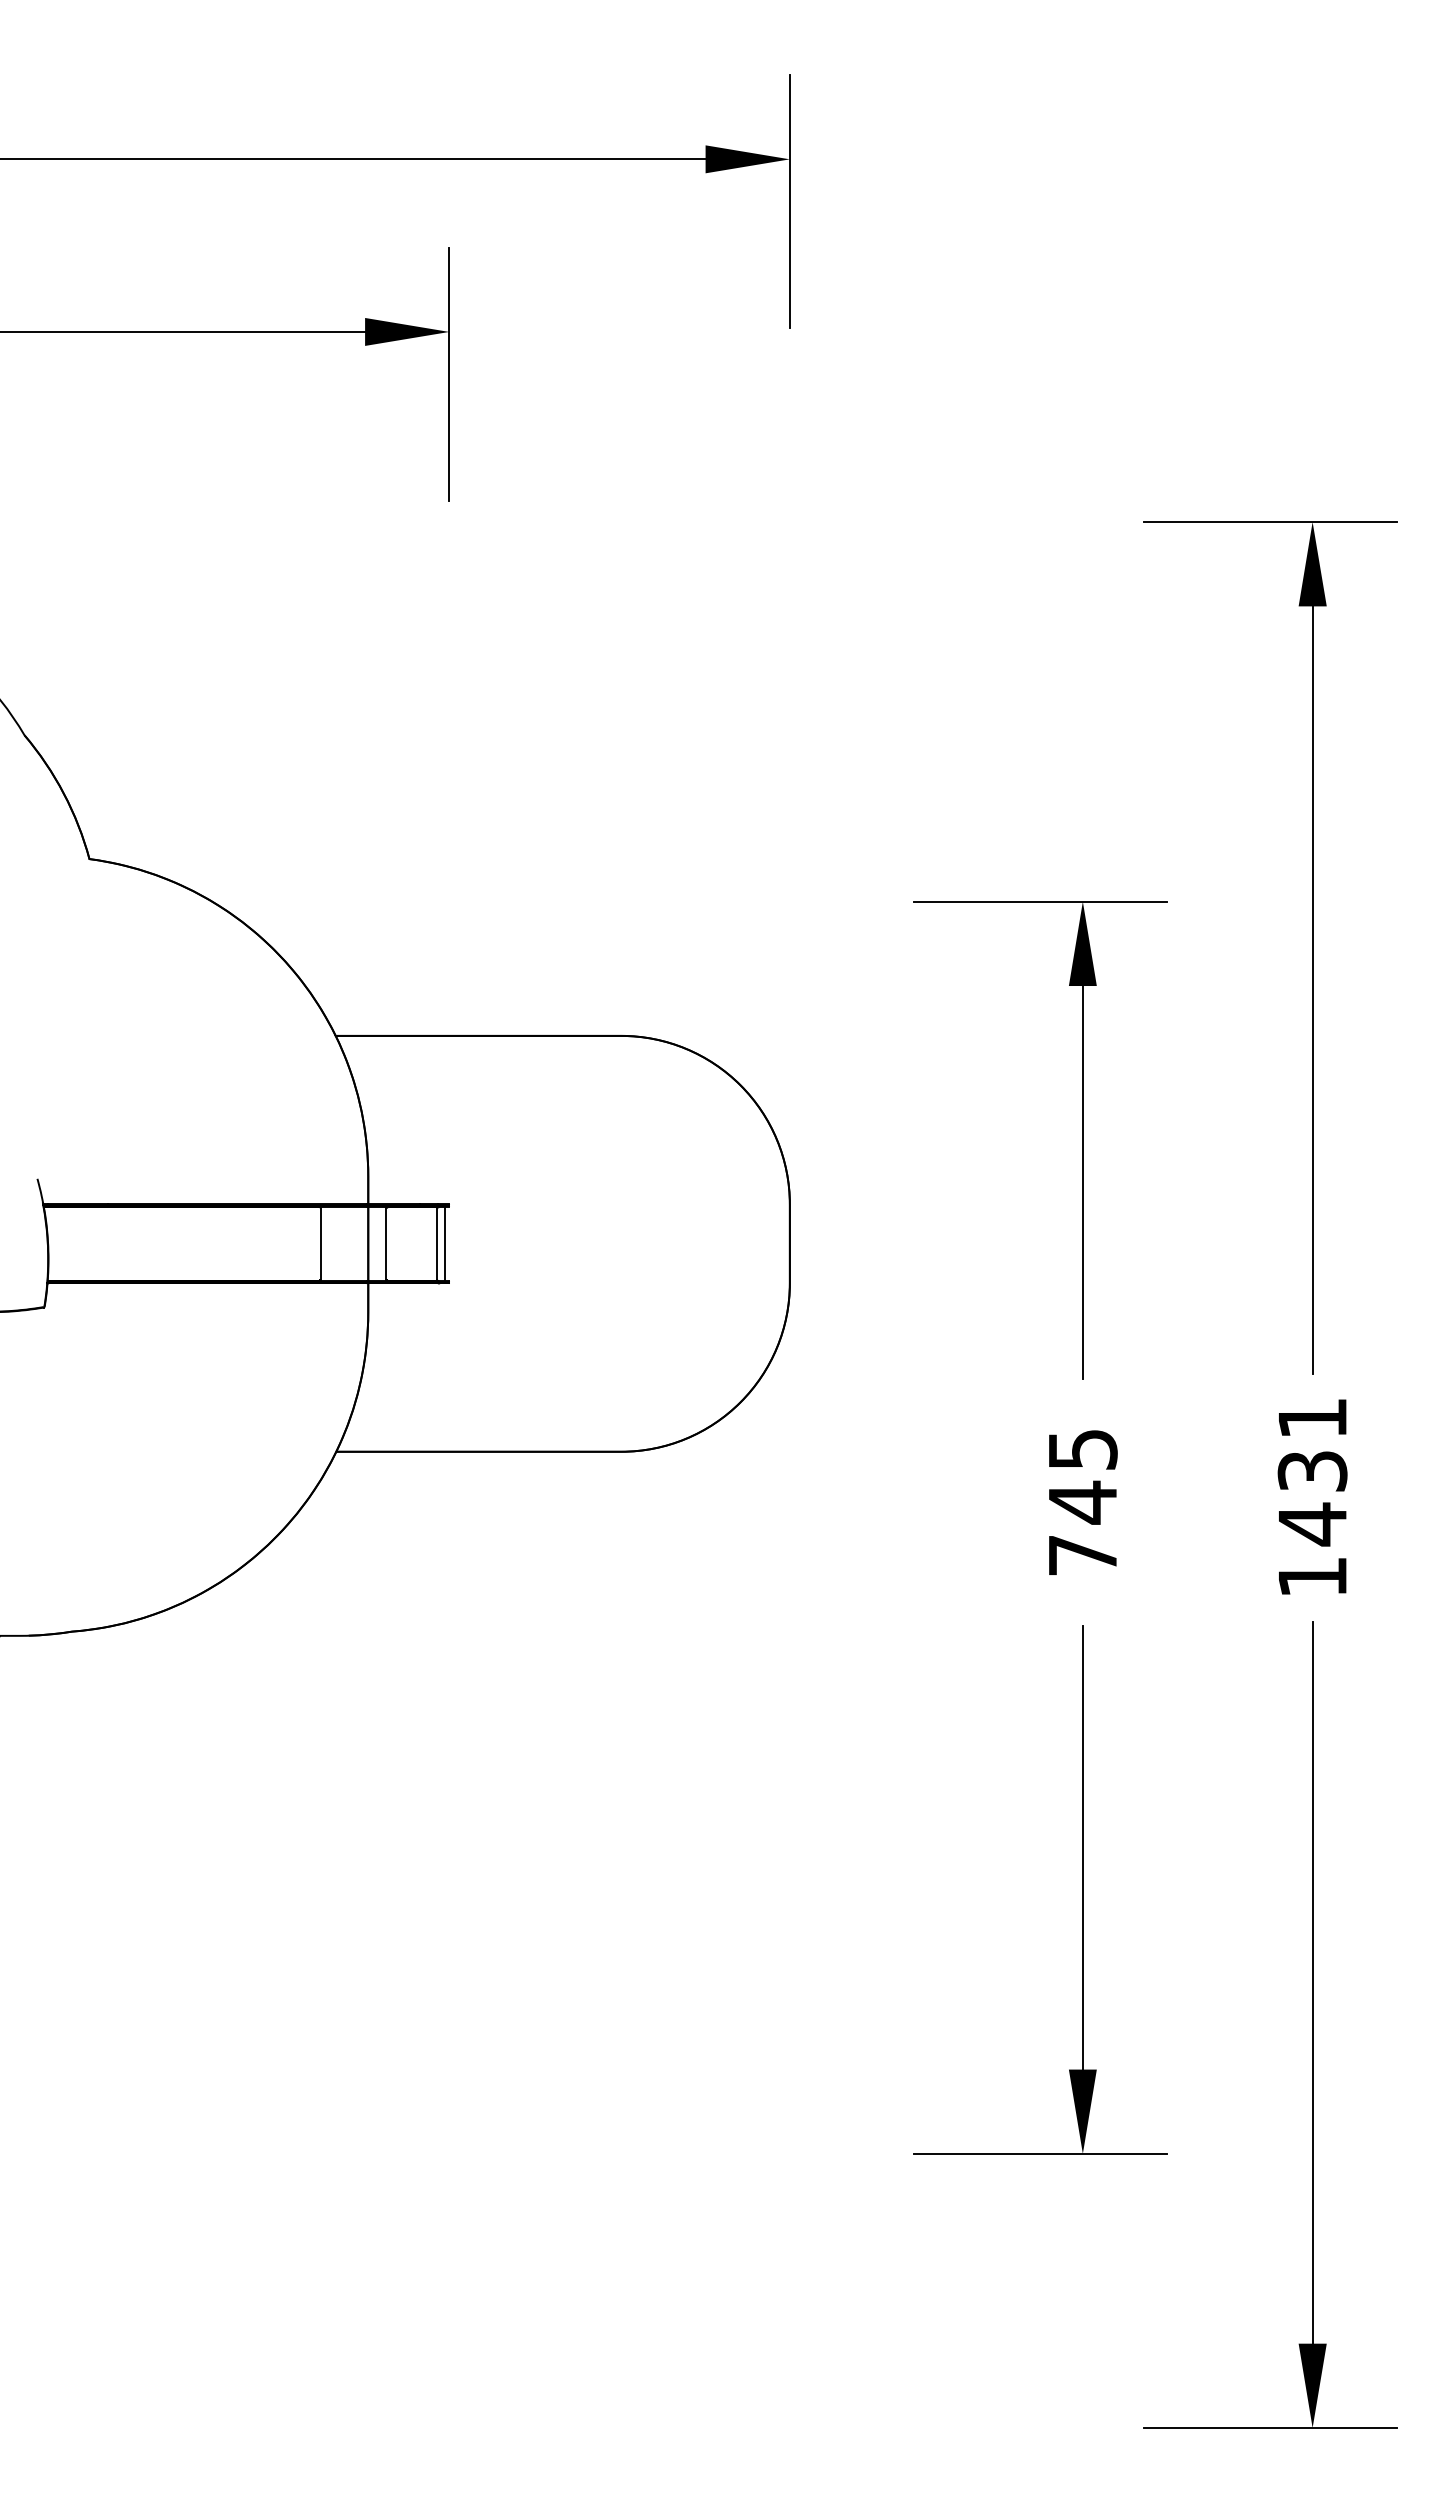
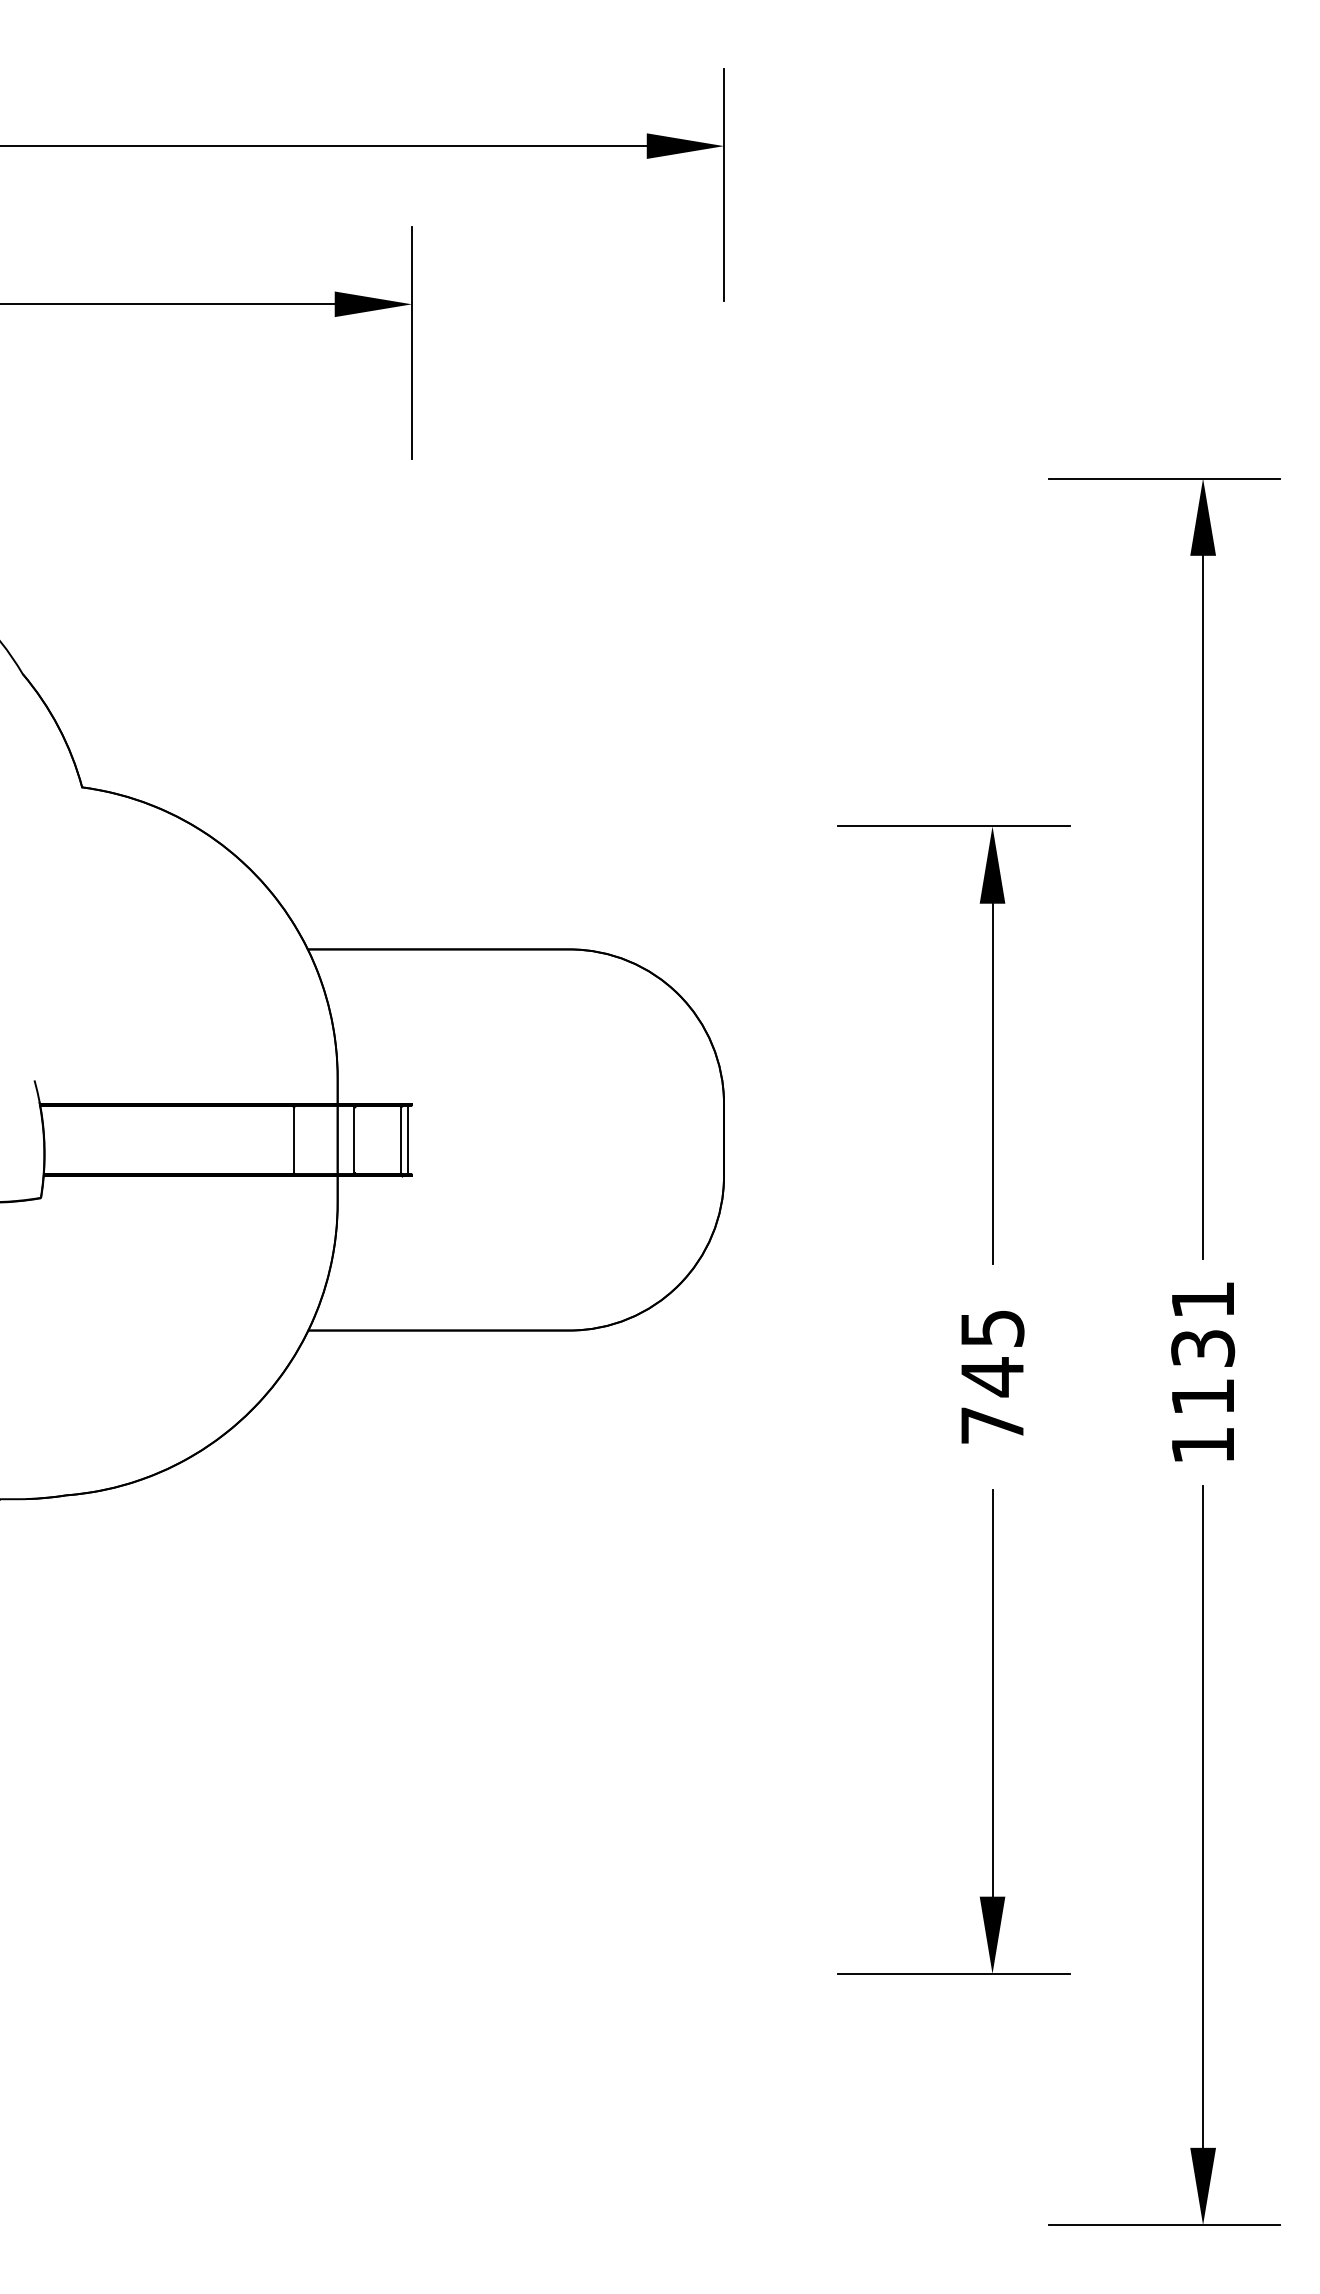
text: (1312, 1524) -> (1202, 1397), 1431 -> 1131

